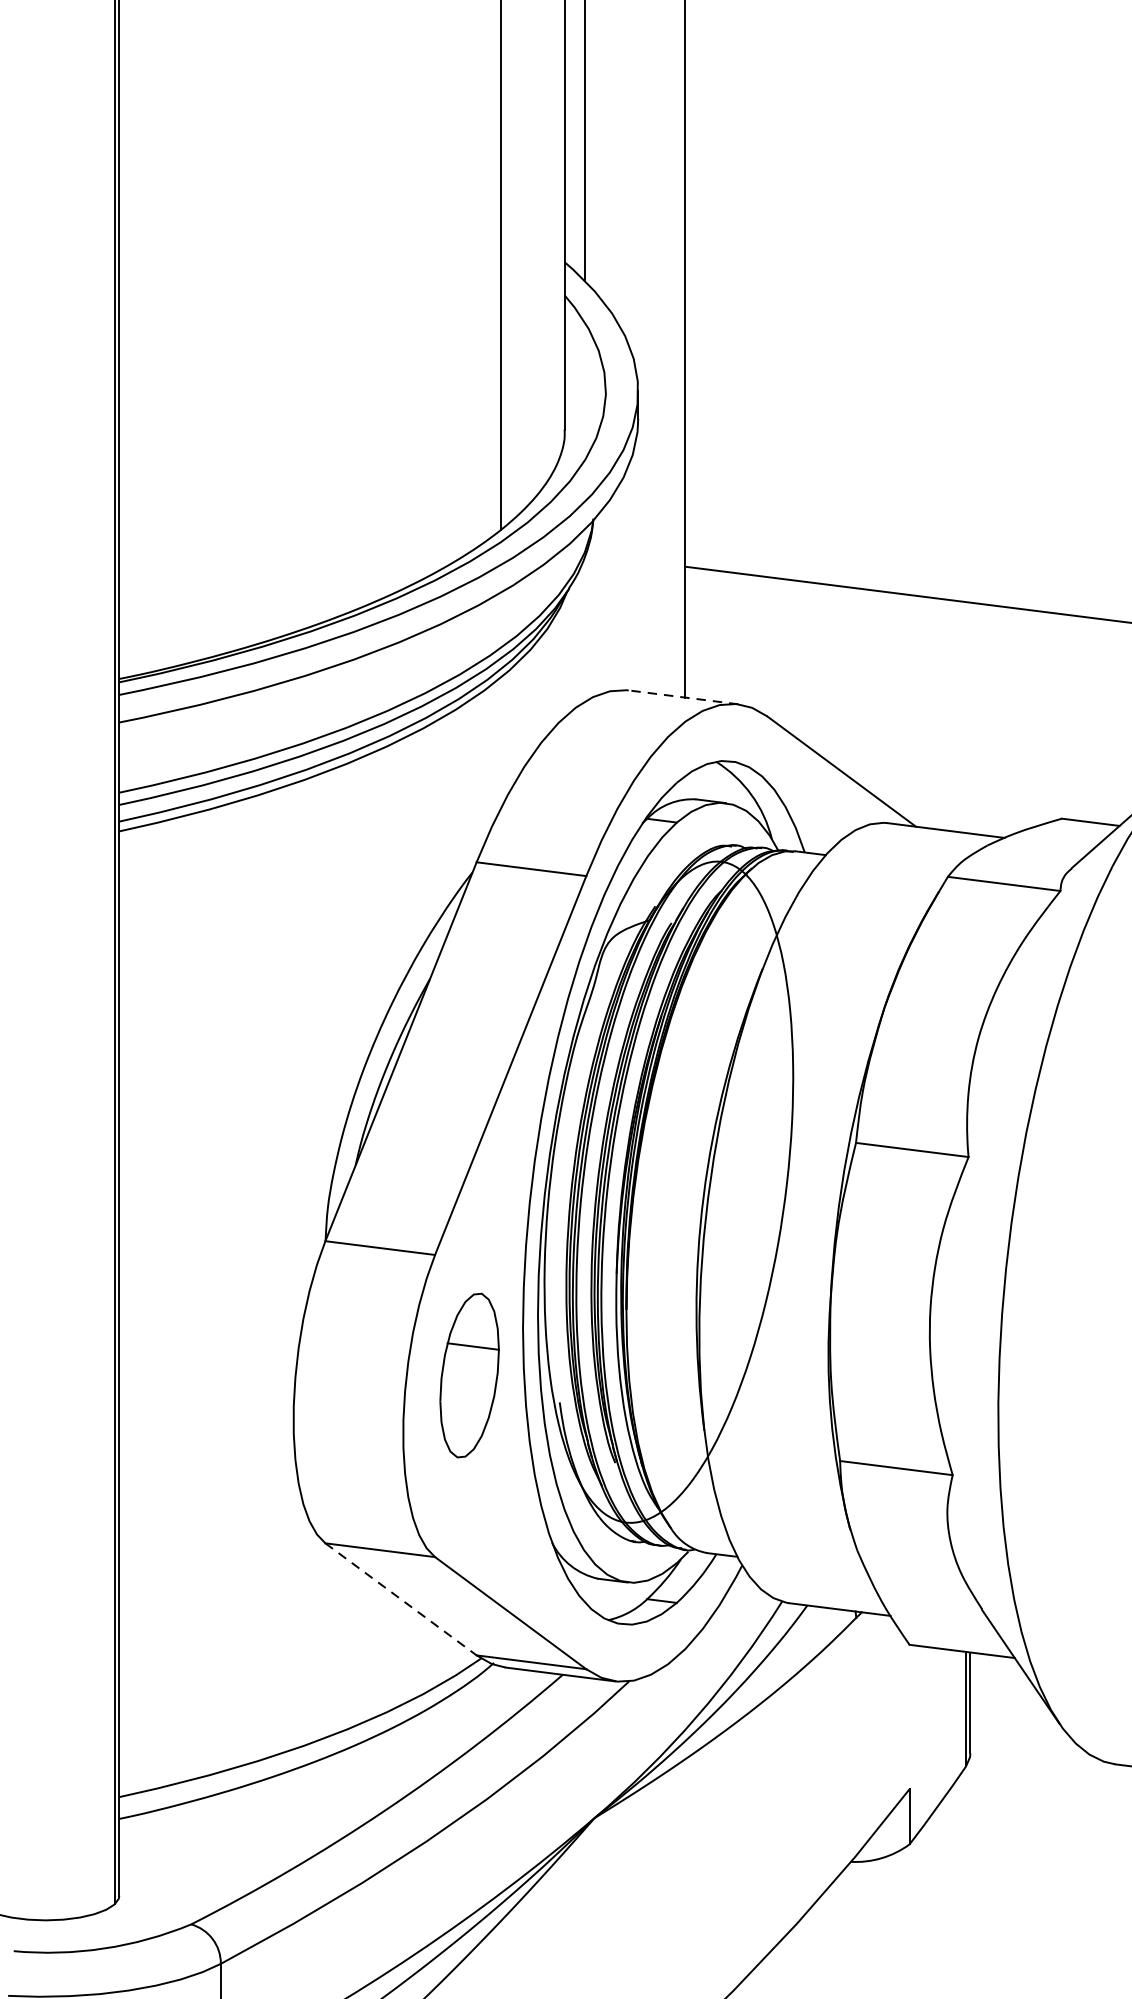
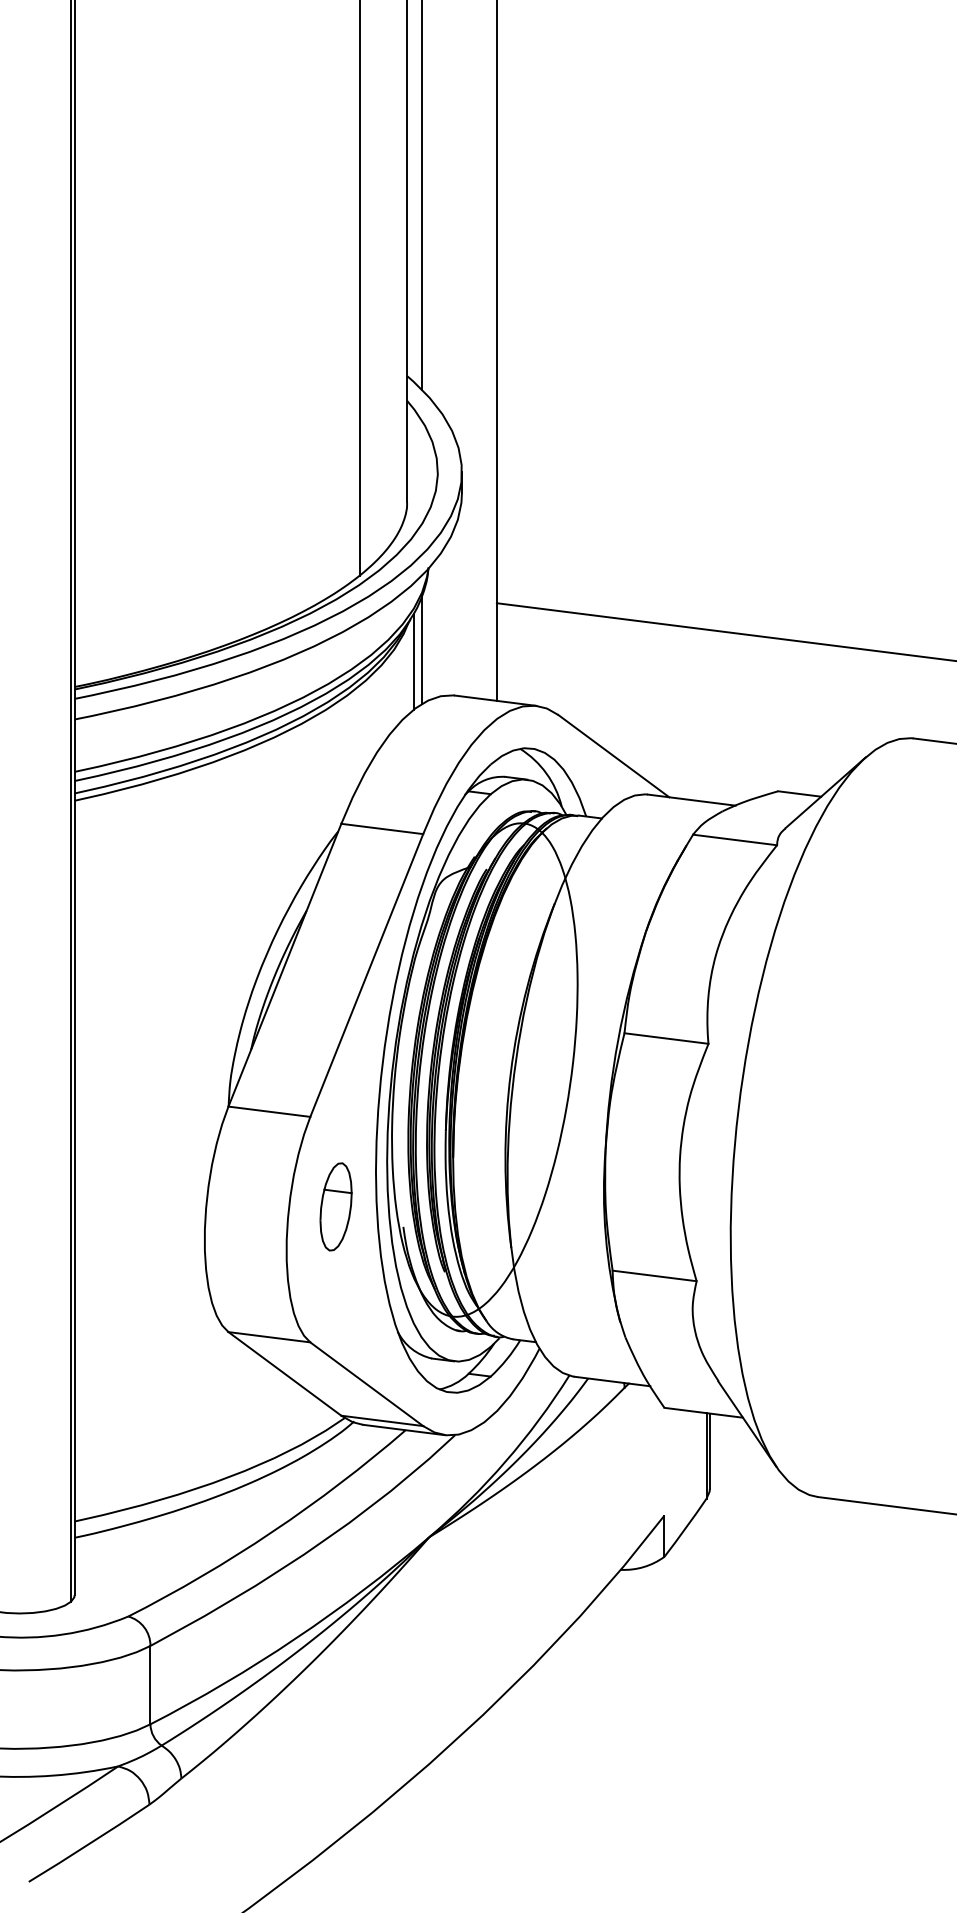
line: (585, 628) -> (422, 649), added
line: (573, 644) -> (413, 661), added
line: (683, 697) -> (495, 700), dashed -> solid
part: (468, 1375) -> (335, 1206), size x0.71
line: (401, 1600) -> (285, 1374), dashed -> solid

